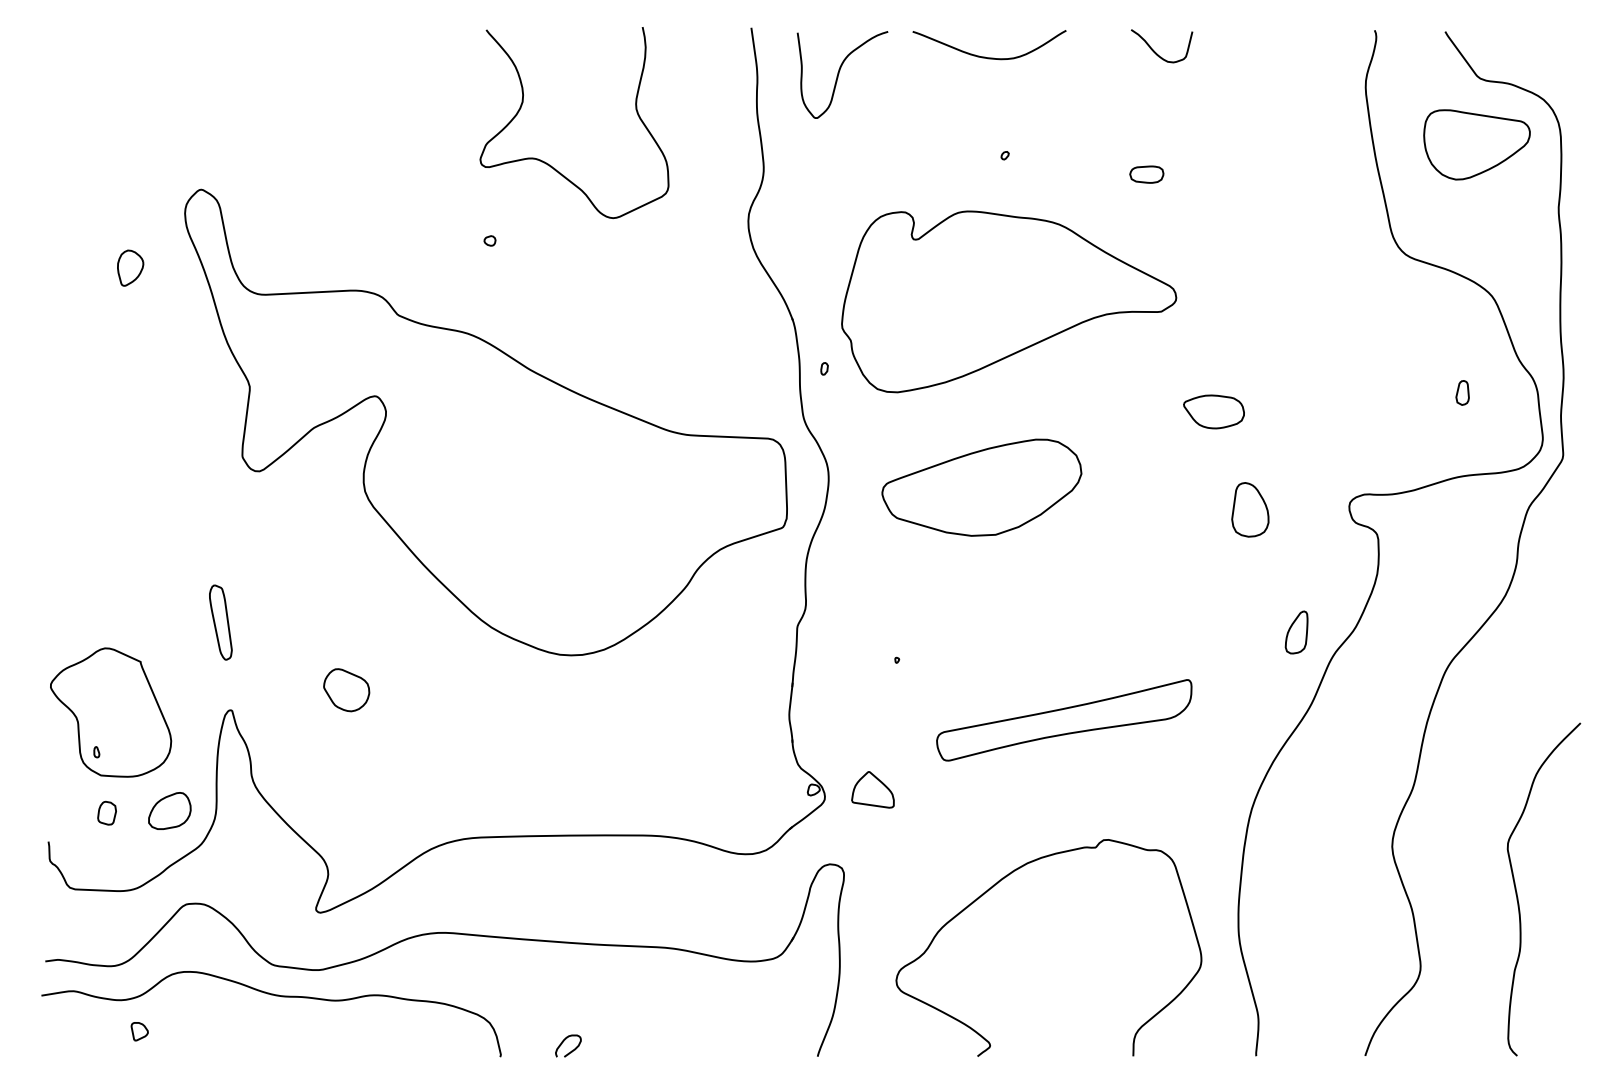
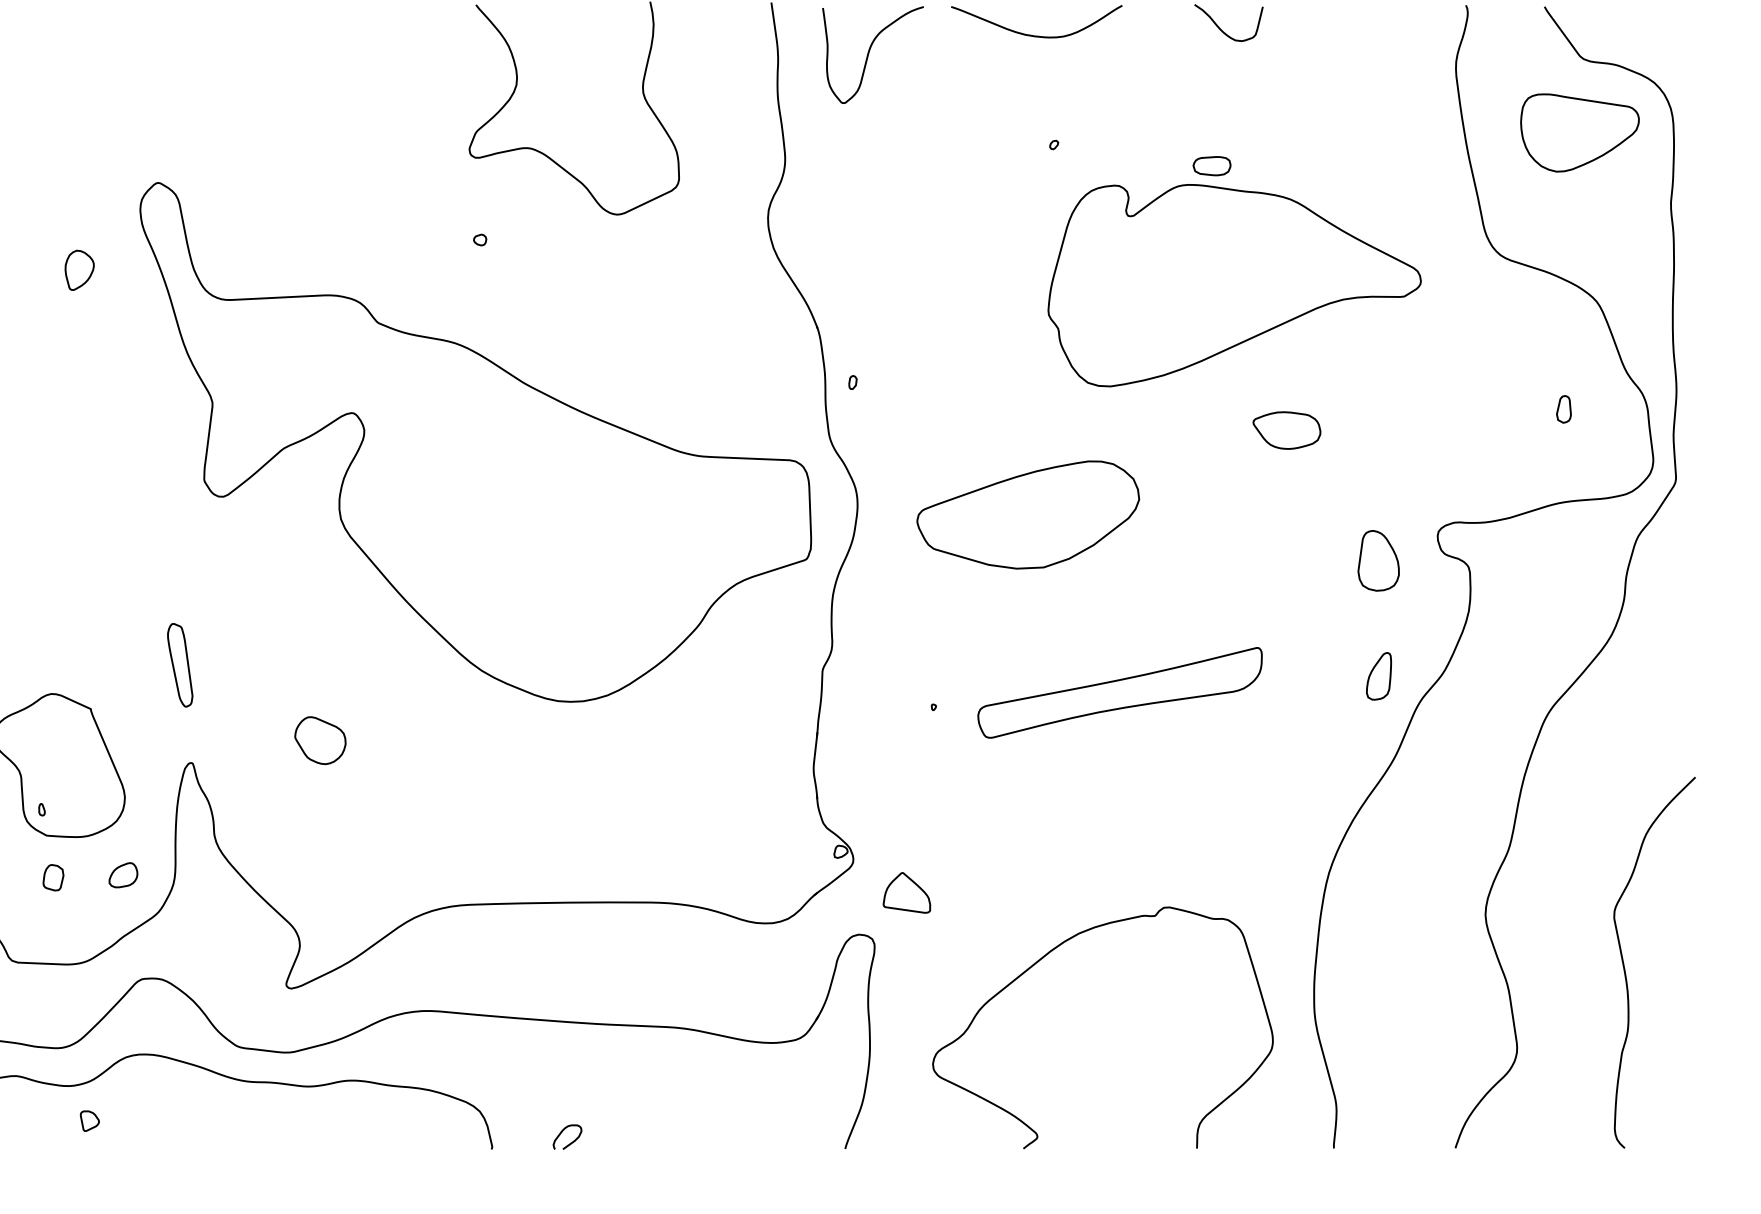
part: (1009, 301) -> (1235, 285), moved
part: (1250, 509) -> (1378, 560), moved
part: (1064, 720) -> (1120, 693), moved
part: (872, 789) -> (906, 892), moved
part: (169, 810) -> (123, 874), size x0.6

